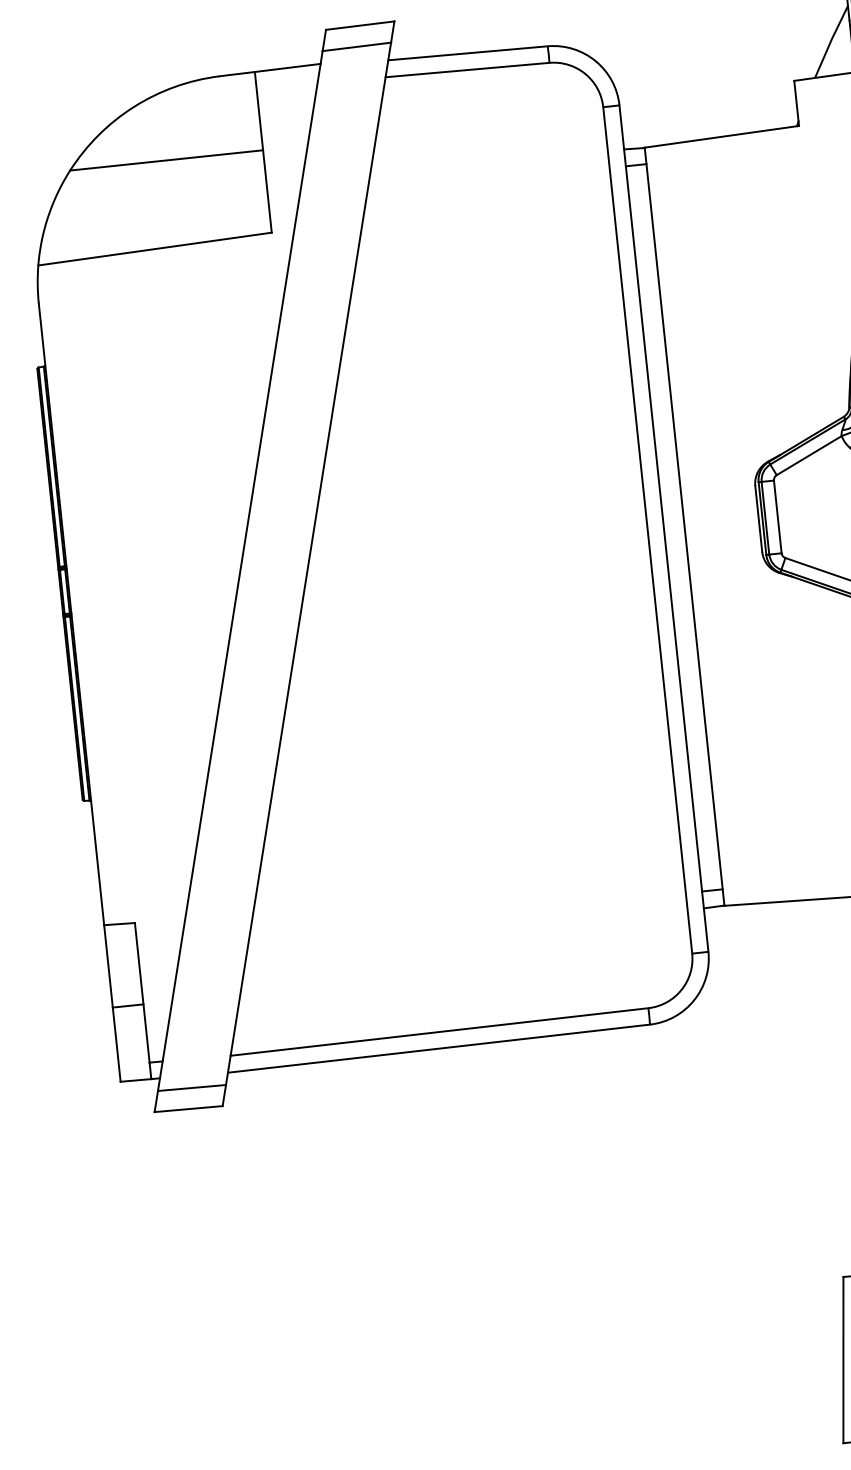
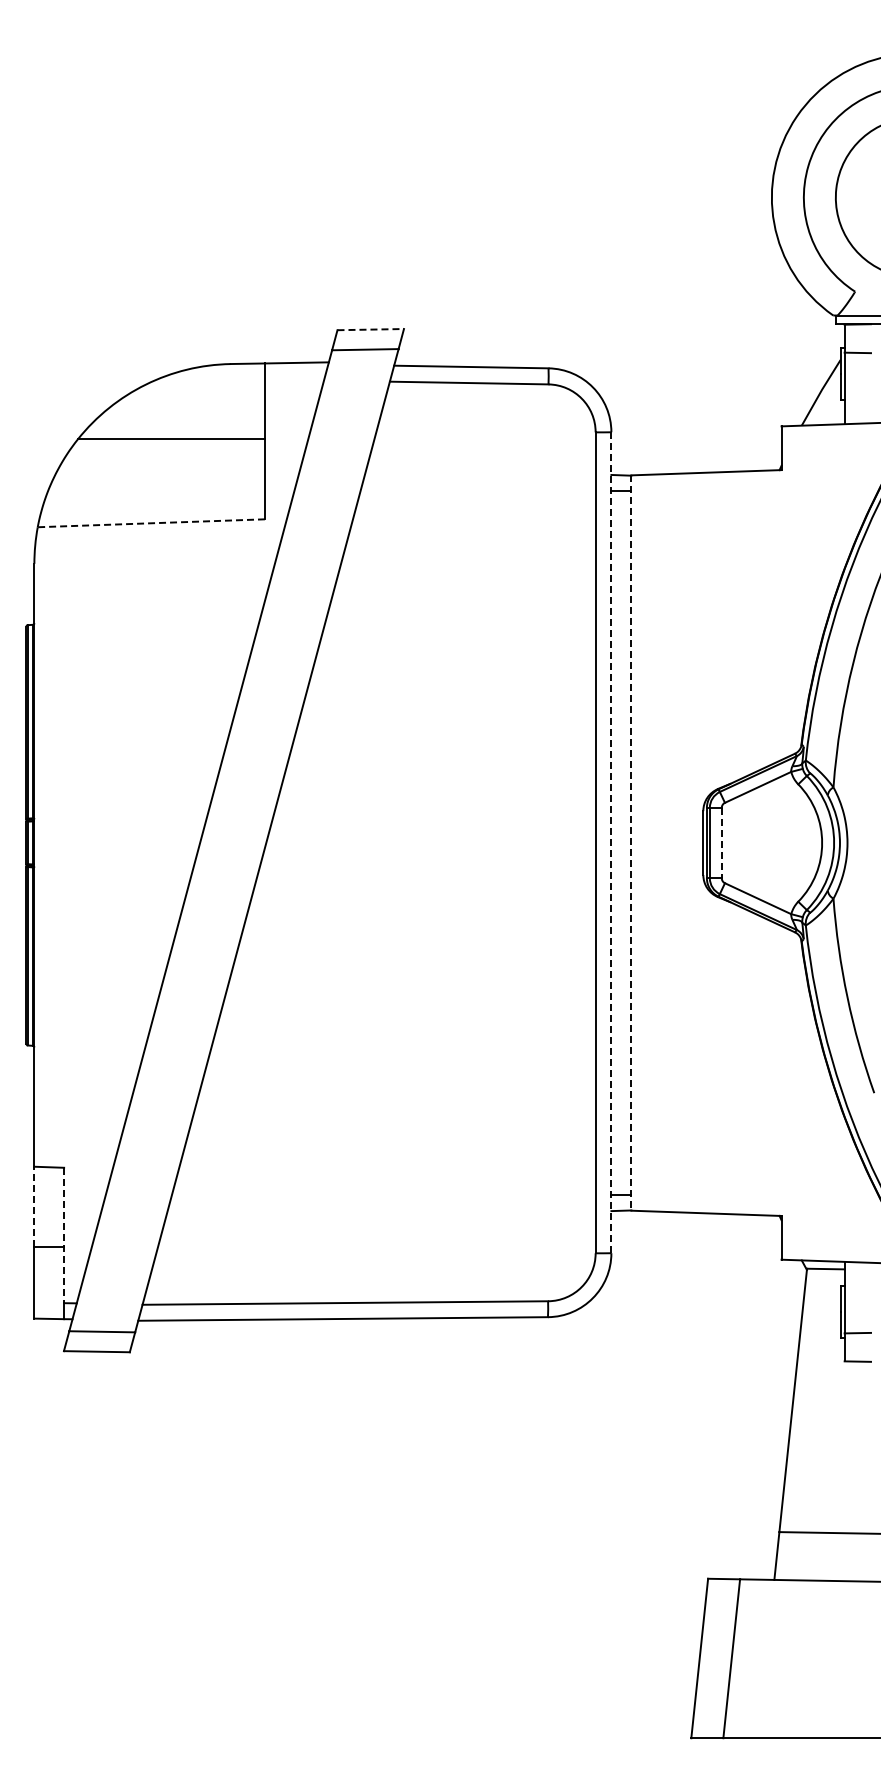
line: (361, 25) -> (371, 329), solid -> dashed
line: (155, 249) -> (151, 523), solid -> dashed
line: (777, 517) -> (721, 843), solid -> dashed
line: (684, 527) -> (631, 843), solid -> dashed
line: (664, 529) -> (611, 843), solid -> dashed
line: (108, 966) -> (34, 1206), solid -> dashed
line: (142, 992) -> (64, 1235), solid -> dashed

